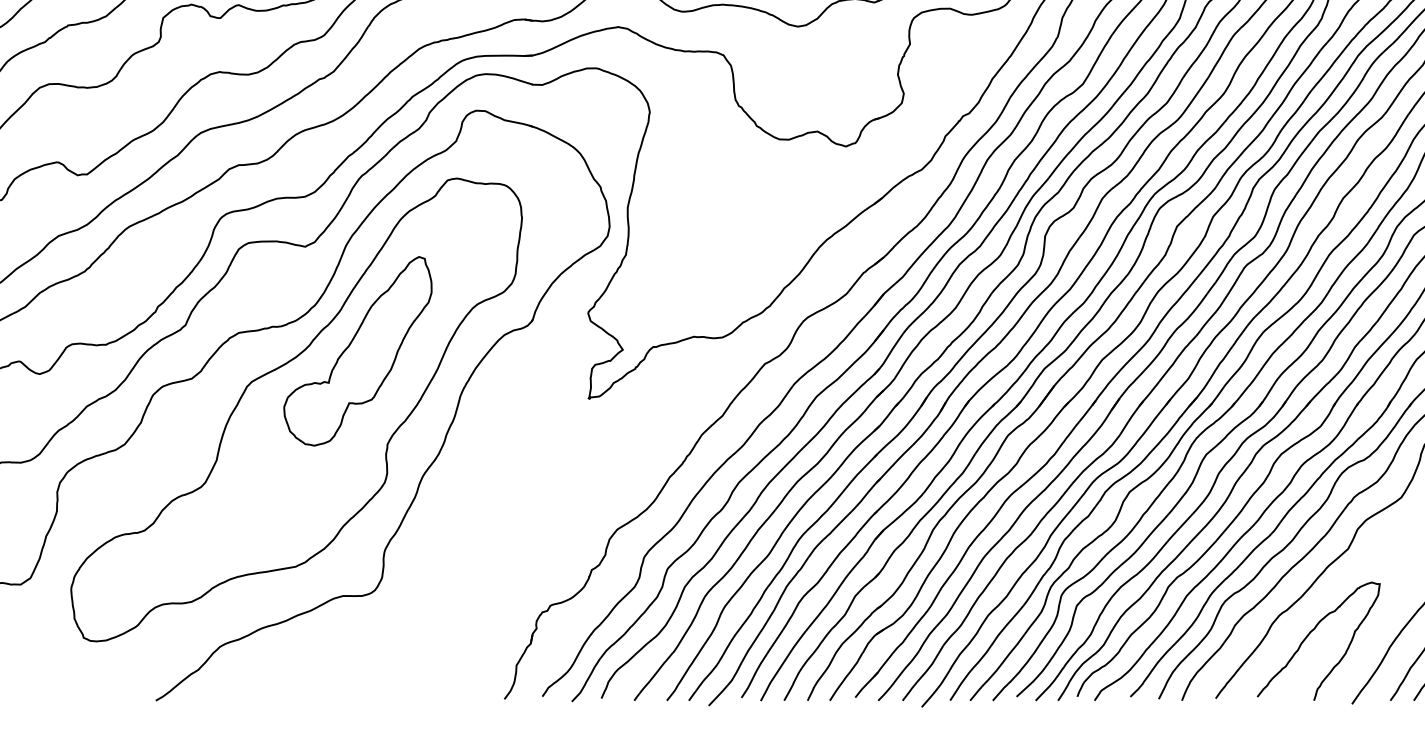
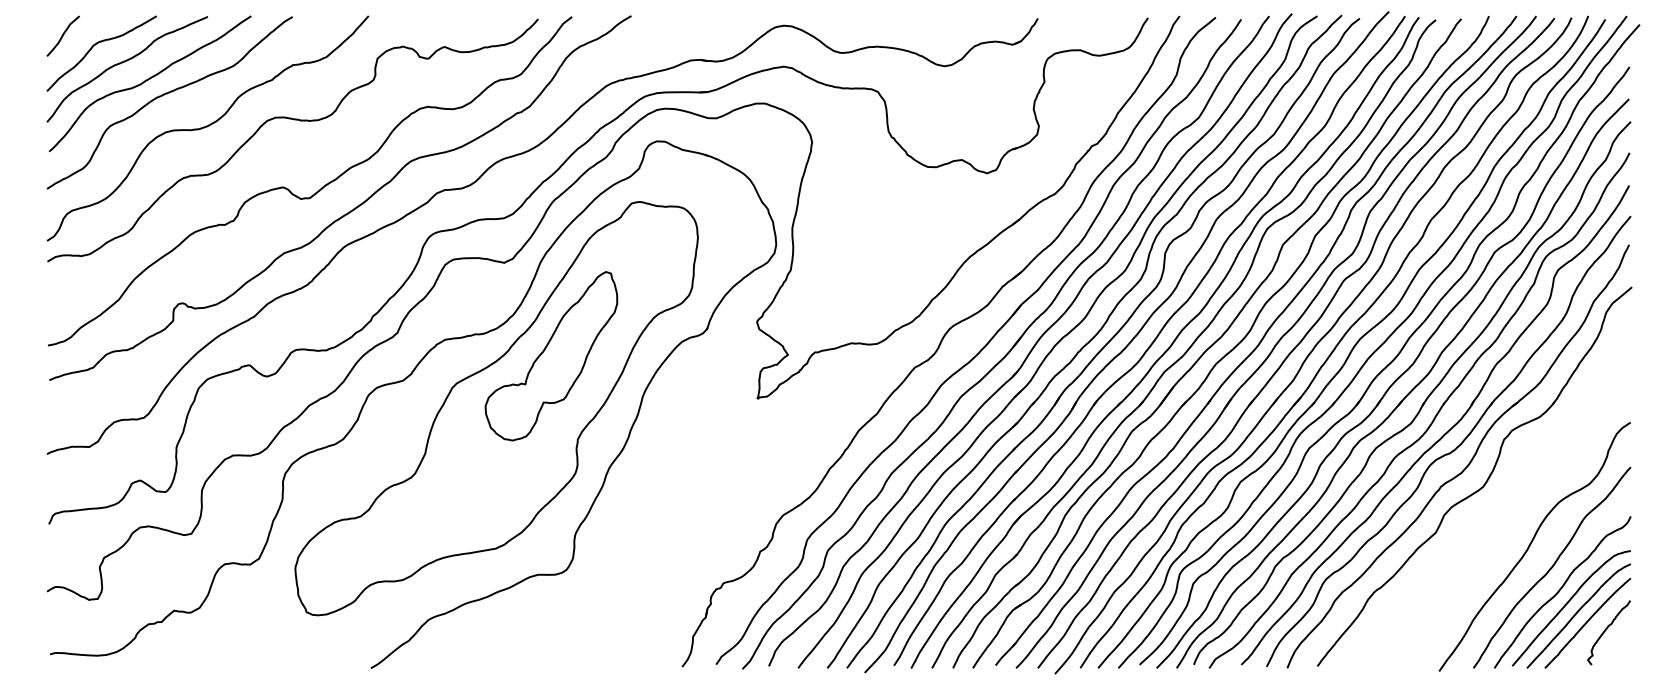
curve: (1310, 633) -> (1402, 608), removed

